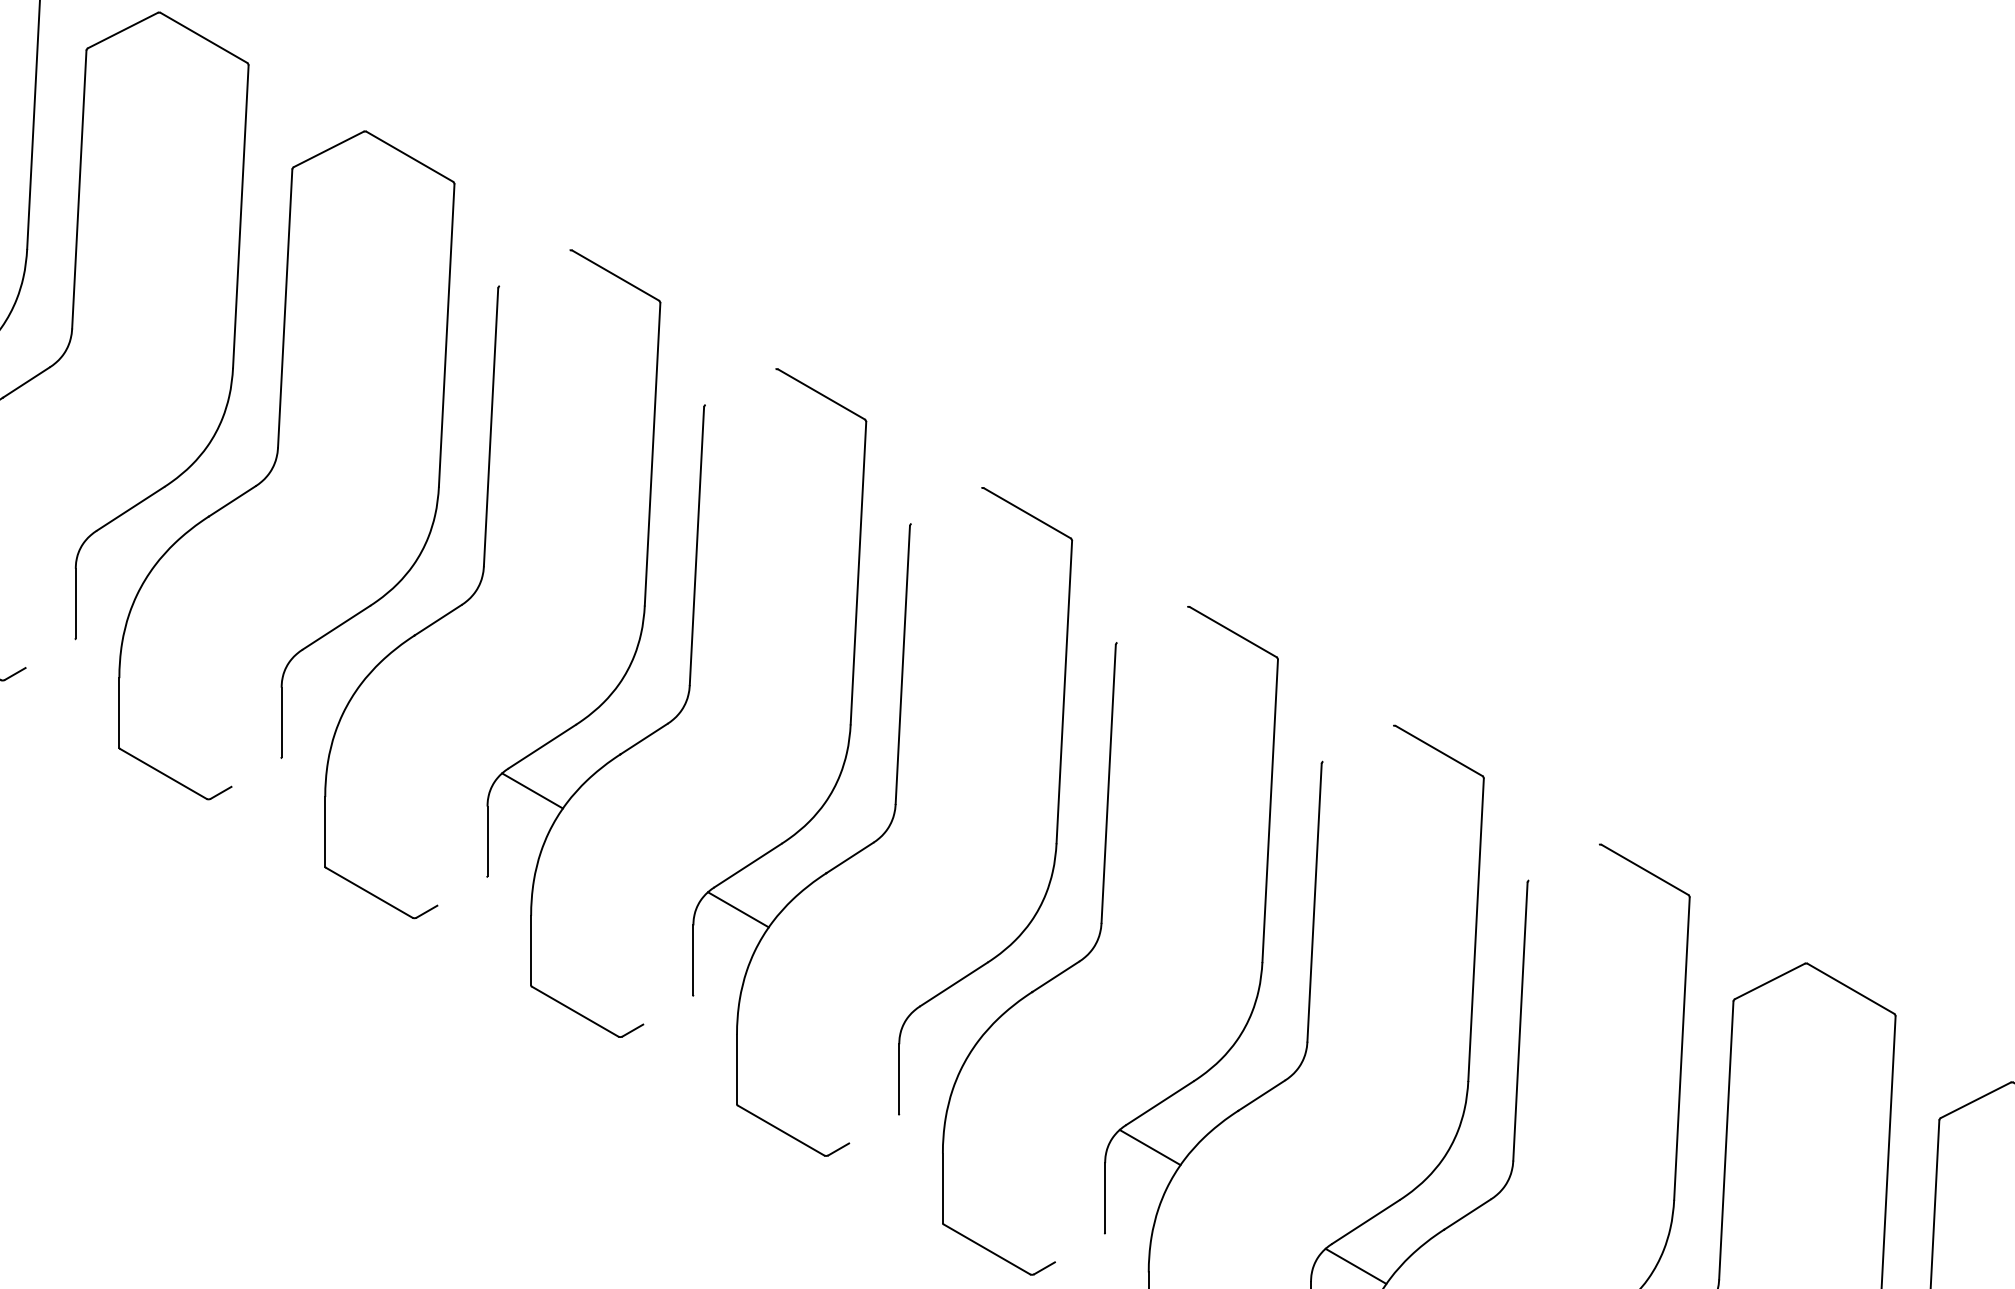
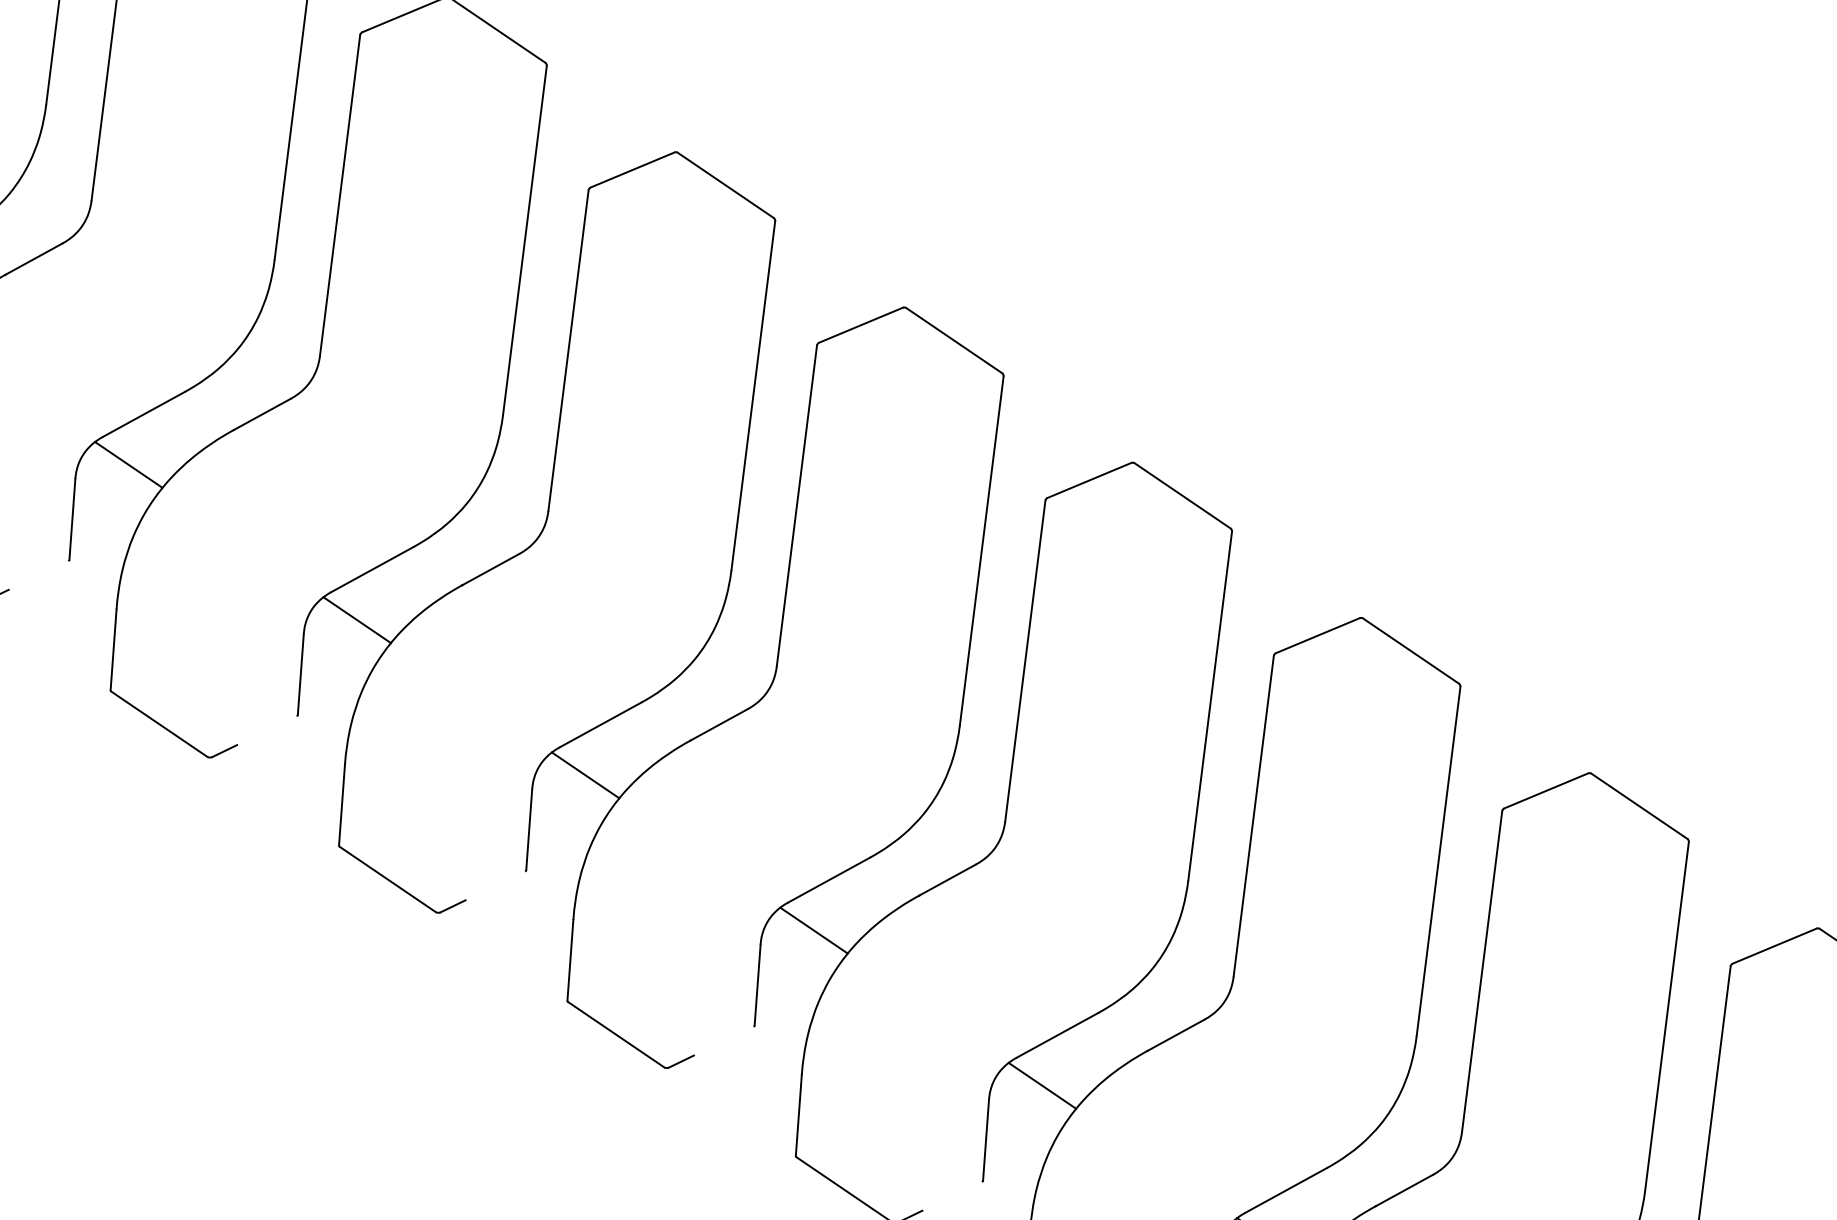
line: (534, 267) -> (632, 169), added
line: (740, 386) -> (860, 324), added
line: (946, 505) -> (1089, 479), added
line: (120, 552) -> (128, 464), added
line: (1152, 624) -> (1318, 635), added
line: (326, 671) -> (357, 619), added
line: (1358, 743) -> (1546, 790), added
line: (1564, 862) -> (1775, 946), added
line: (943, 1028) -> (1041, 1085), added

